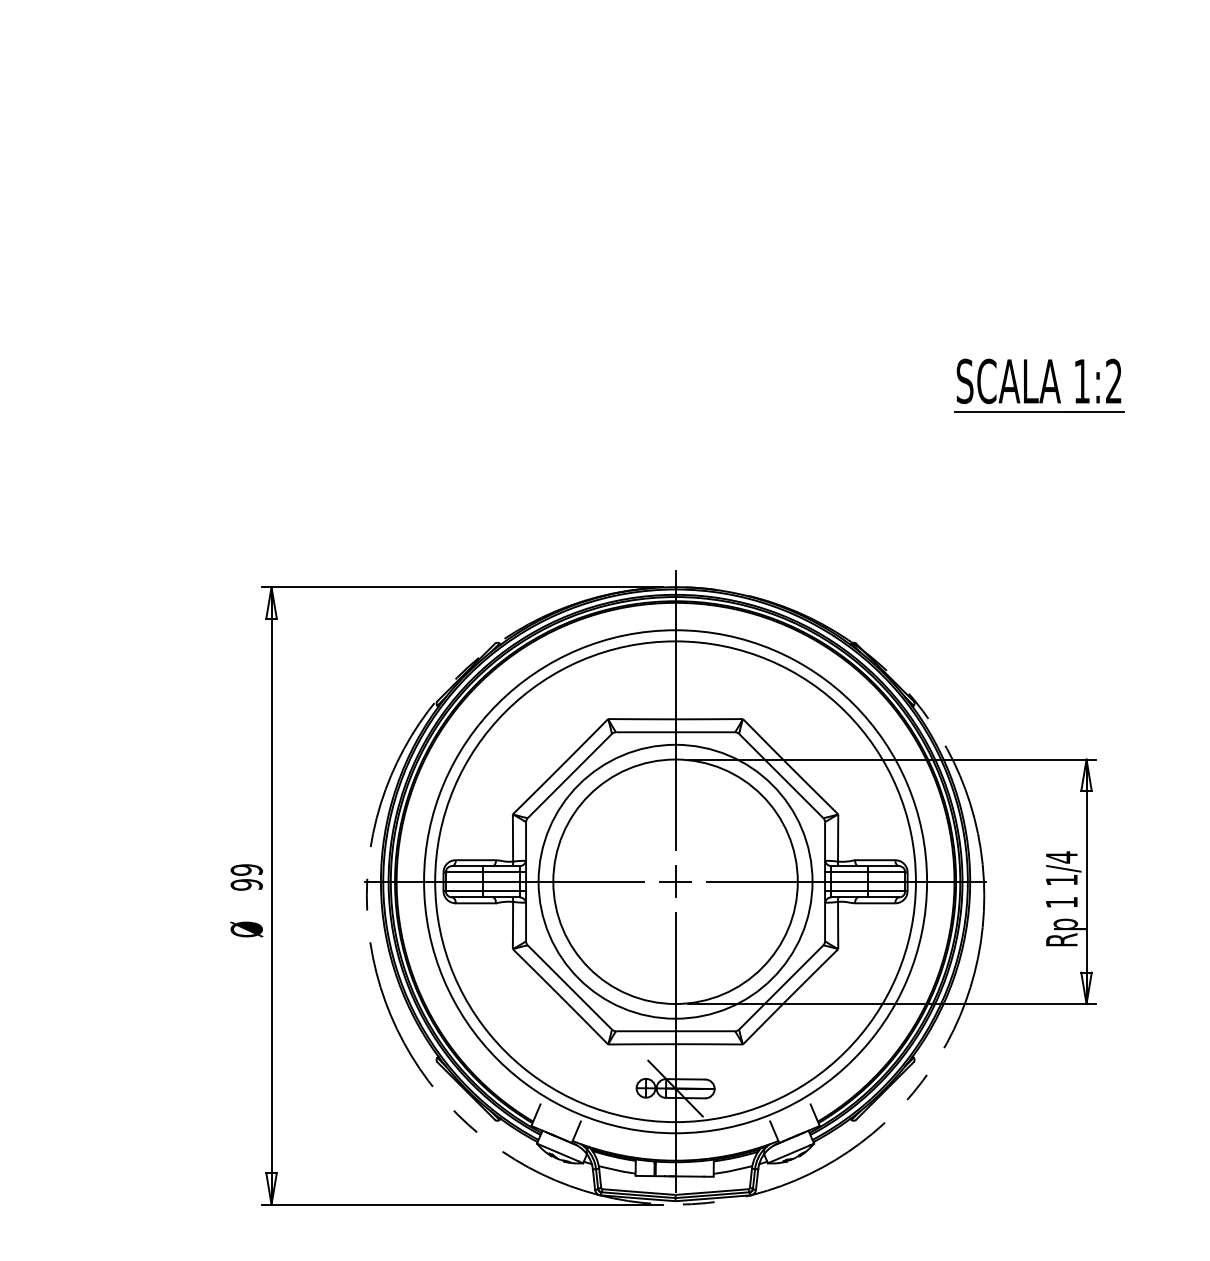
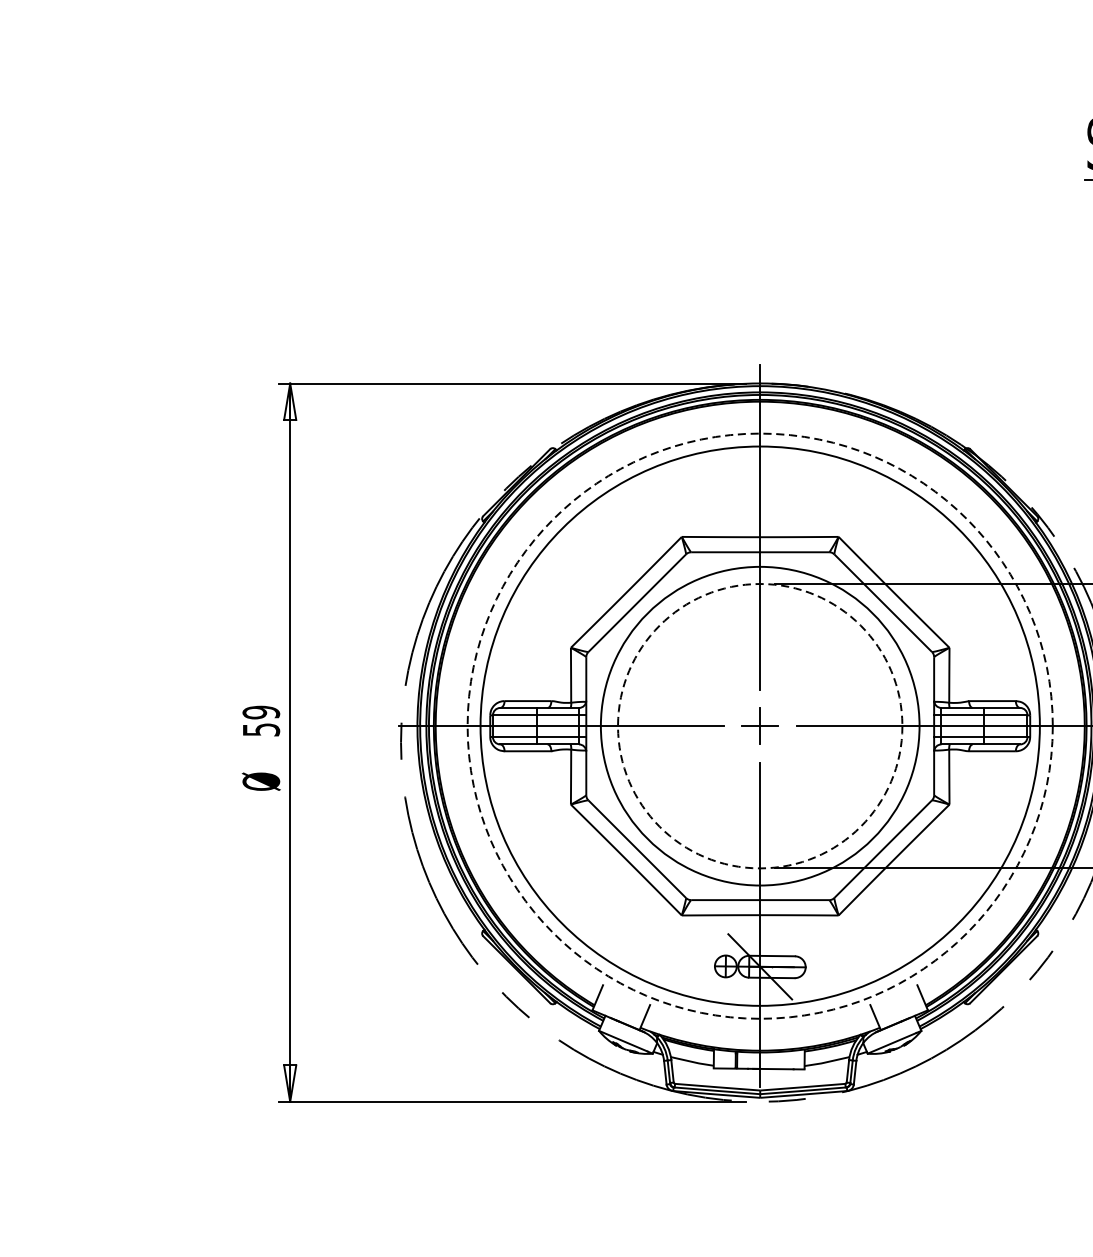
circle: (675, 881) -> (760, 725), solid -> dashed
circle: (675, 881) -> (760, 725), solid -> dashed
text: (246, 884) -> (261, 729), 99 -> 59

